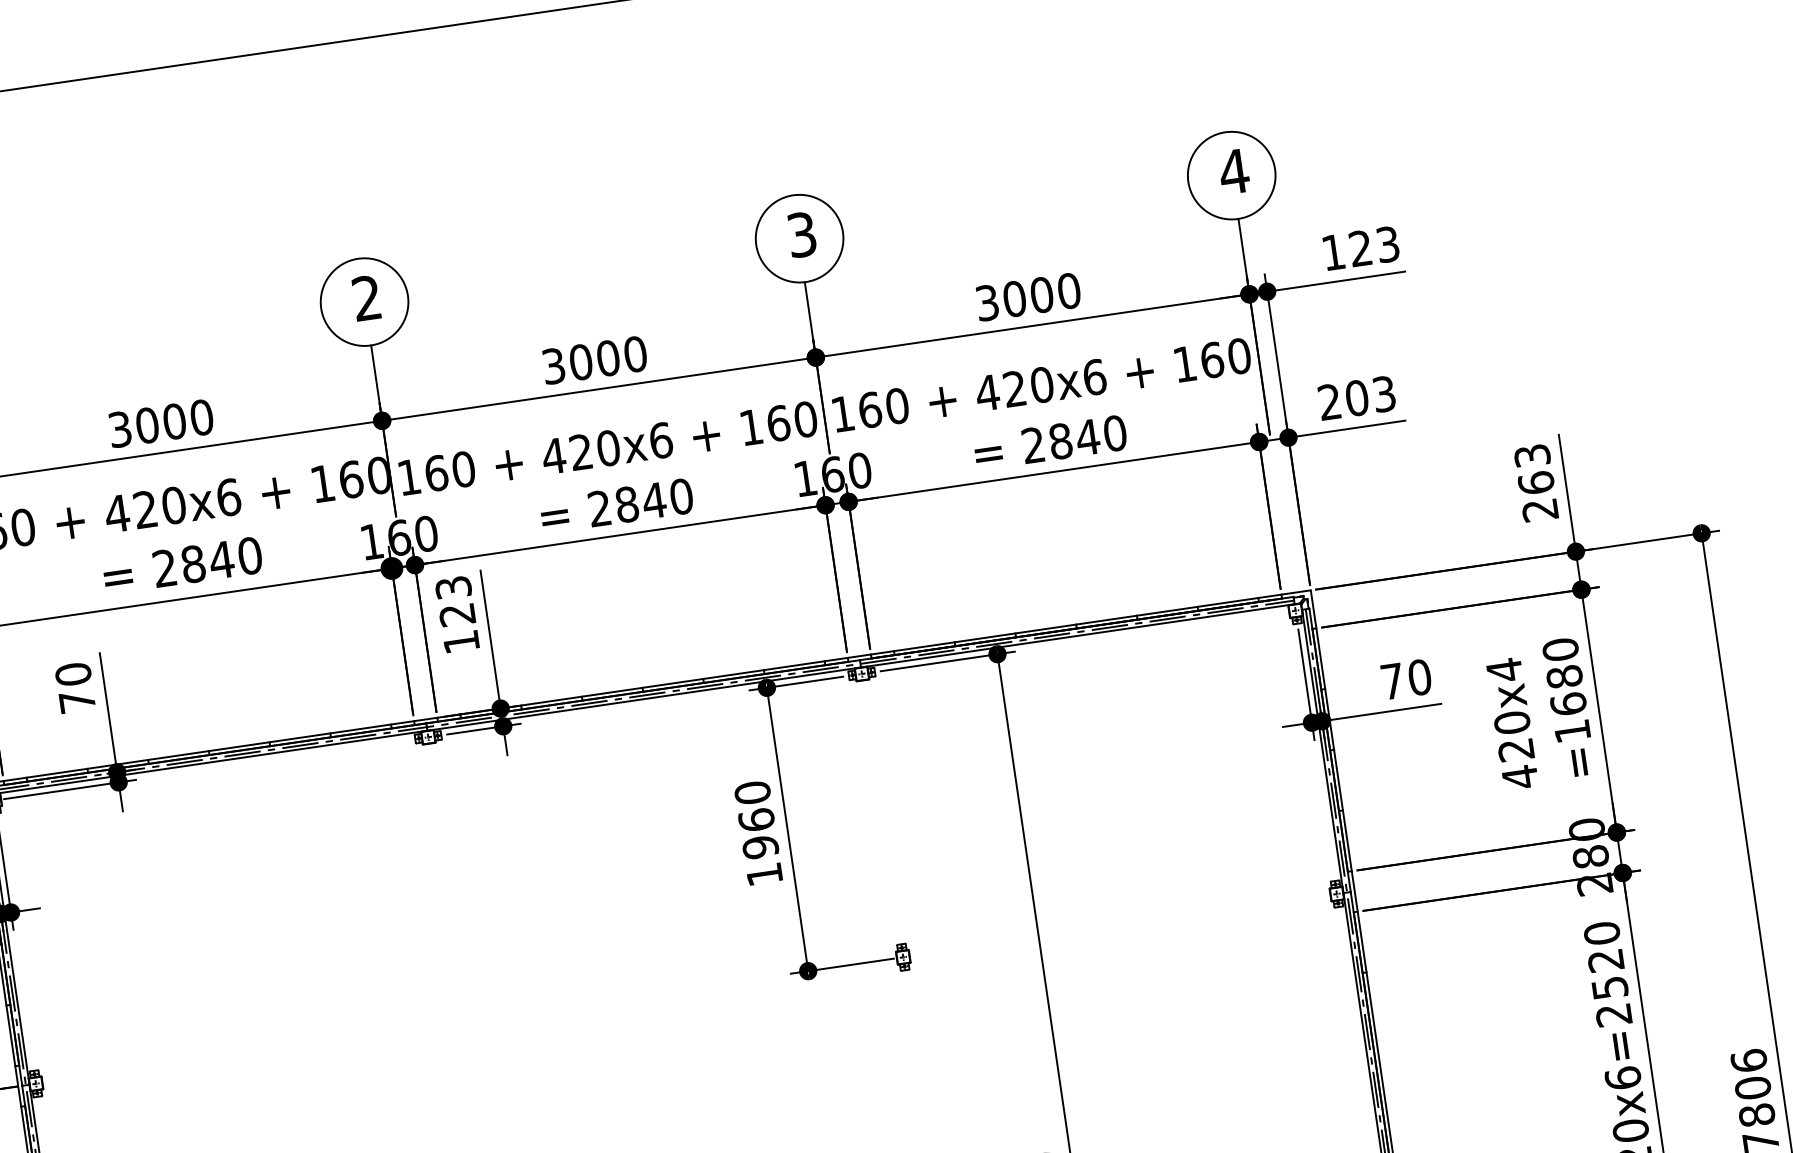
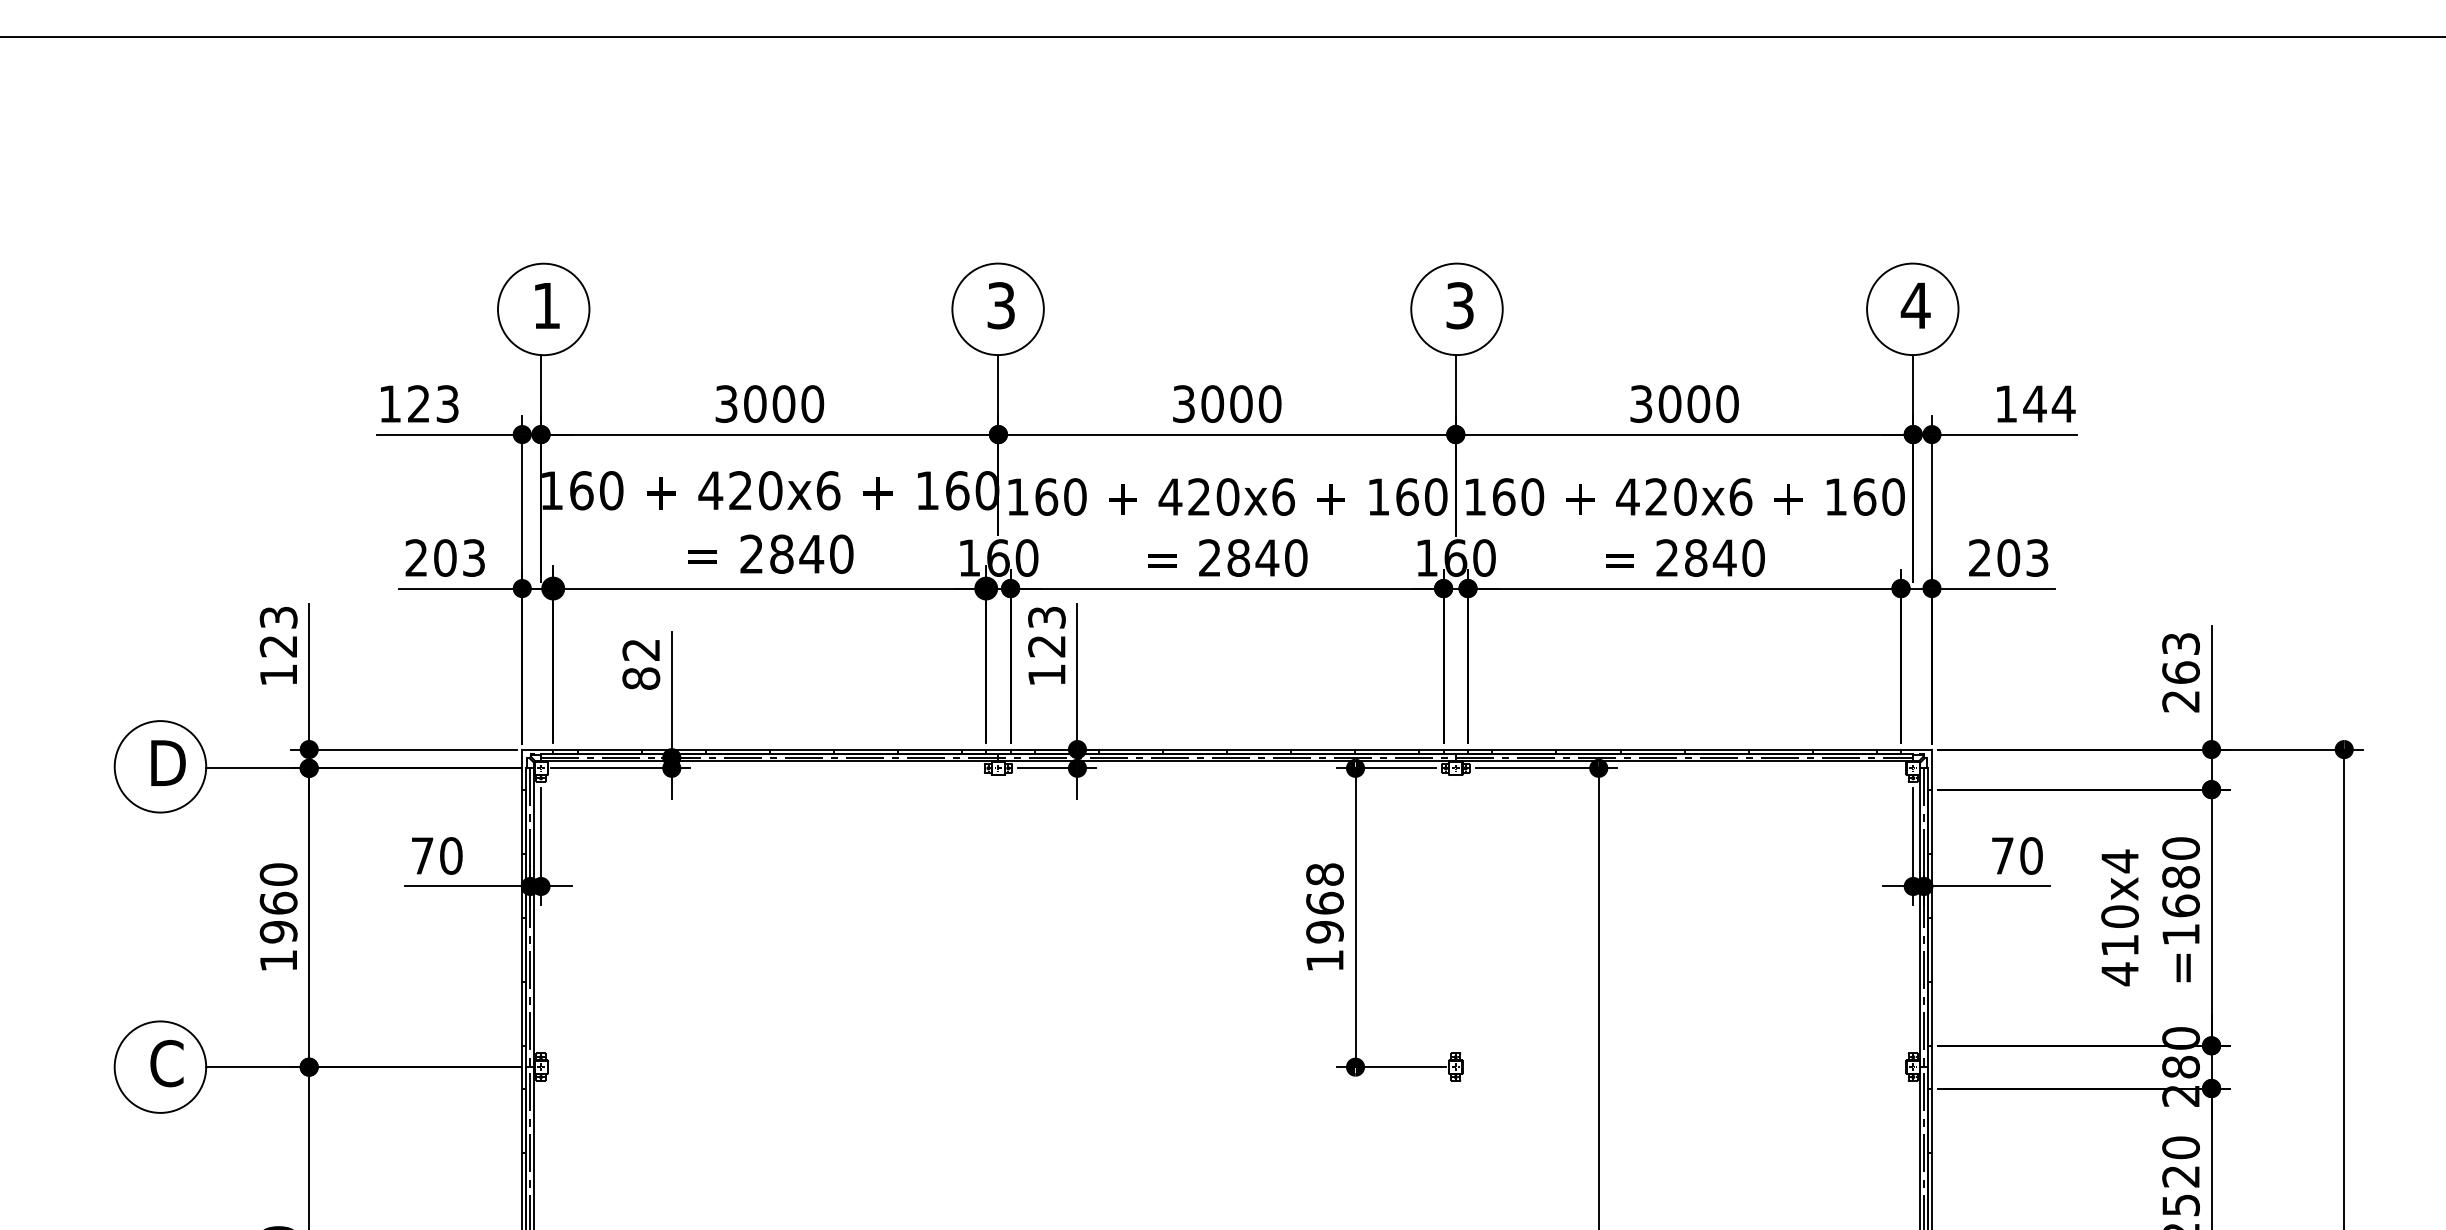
text: (1374, 245) -> (2049, 403), 123 -> 144
text: (366, 298) -> (1000, 305), 2 -> 3
text: (75, 687) -> (641, 663), 70 -> 82
text: (1515, 750) -> (2119, 945), 420x4 -> 410x4
text: (752, 792) -> (1324, 874), 1960 -> 1968

